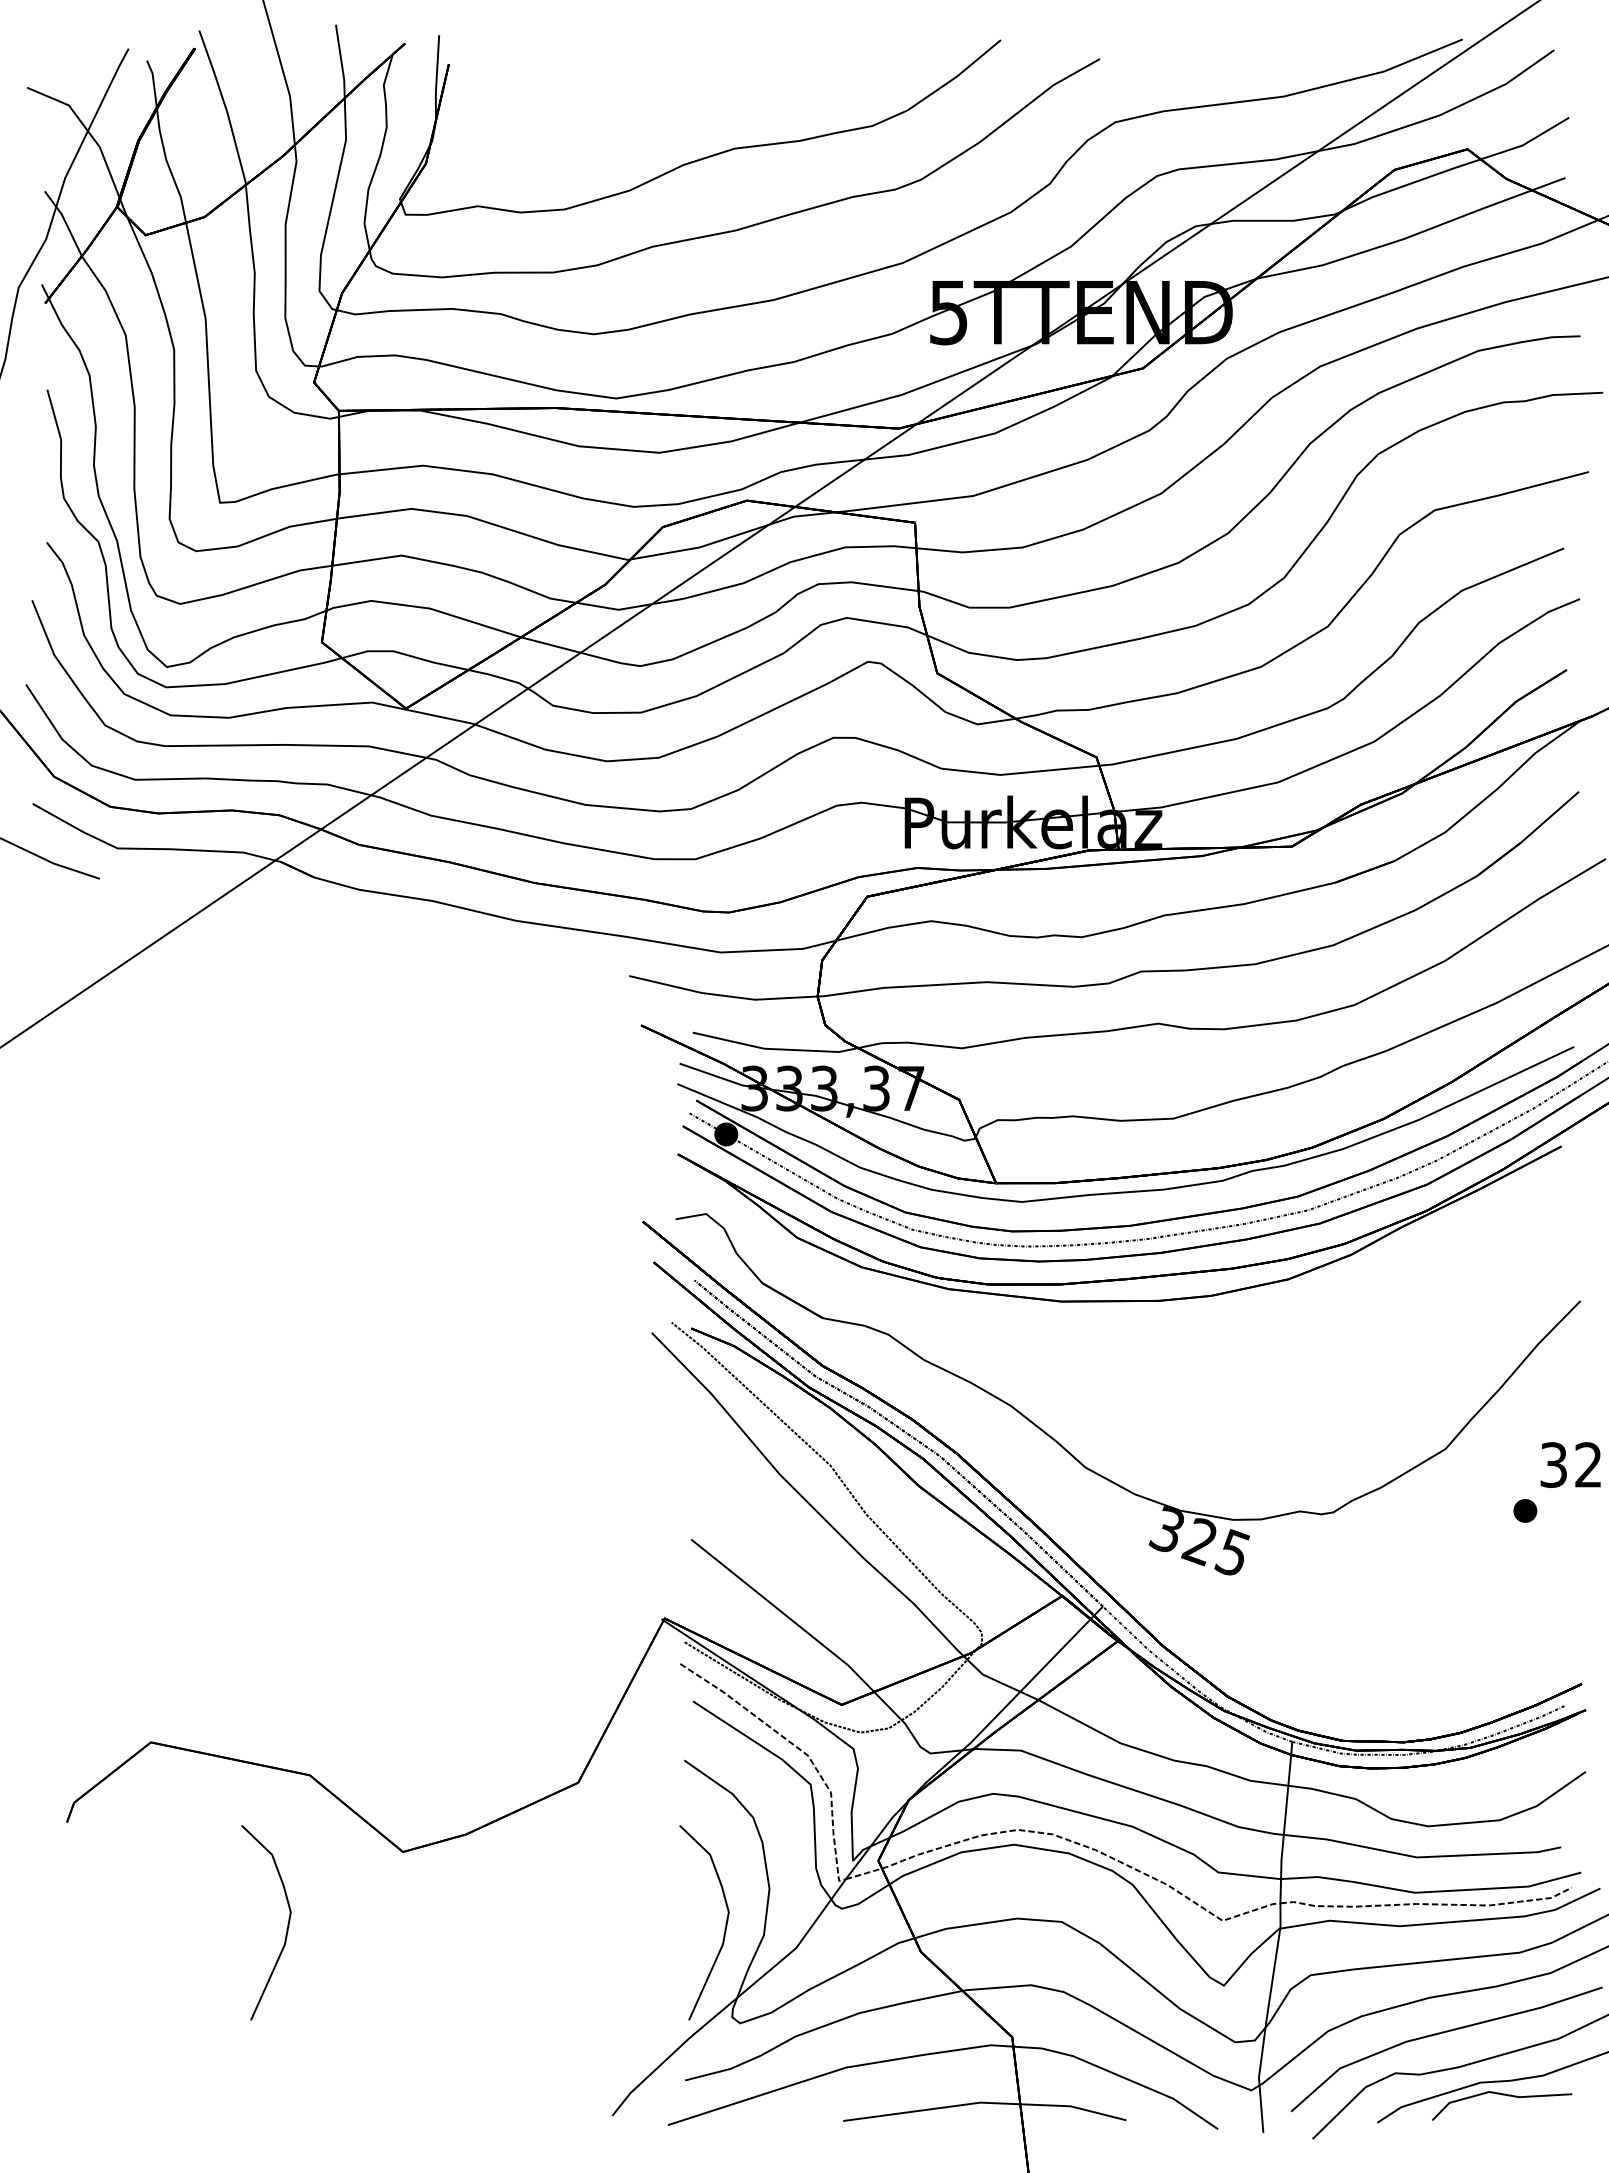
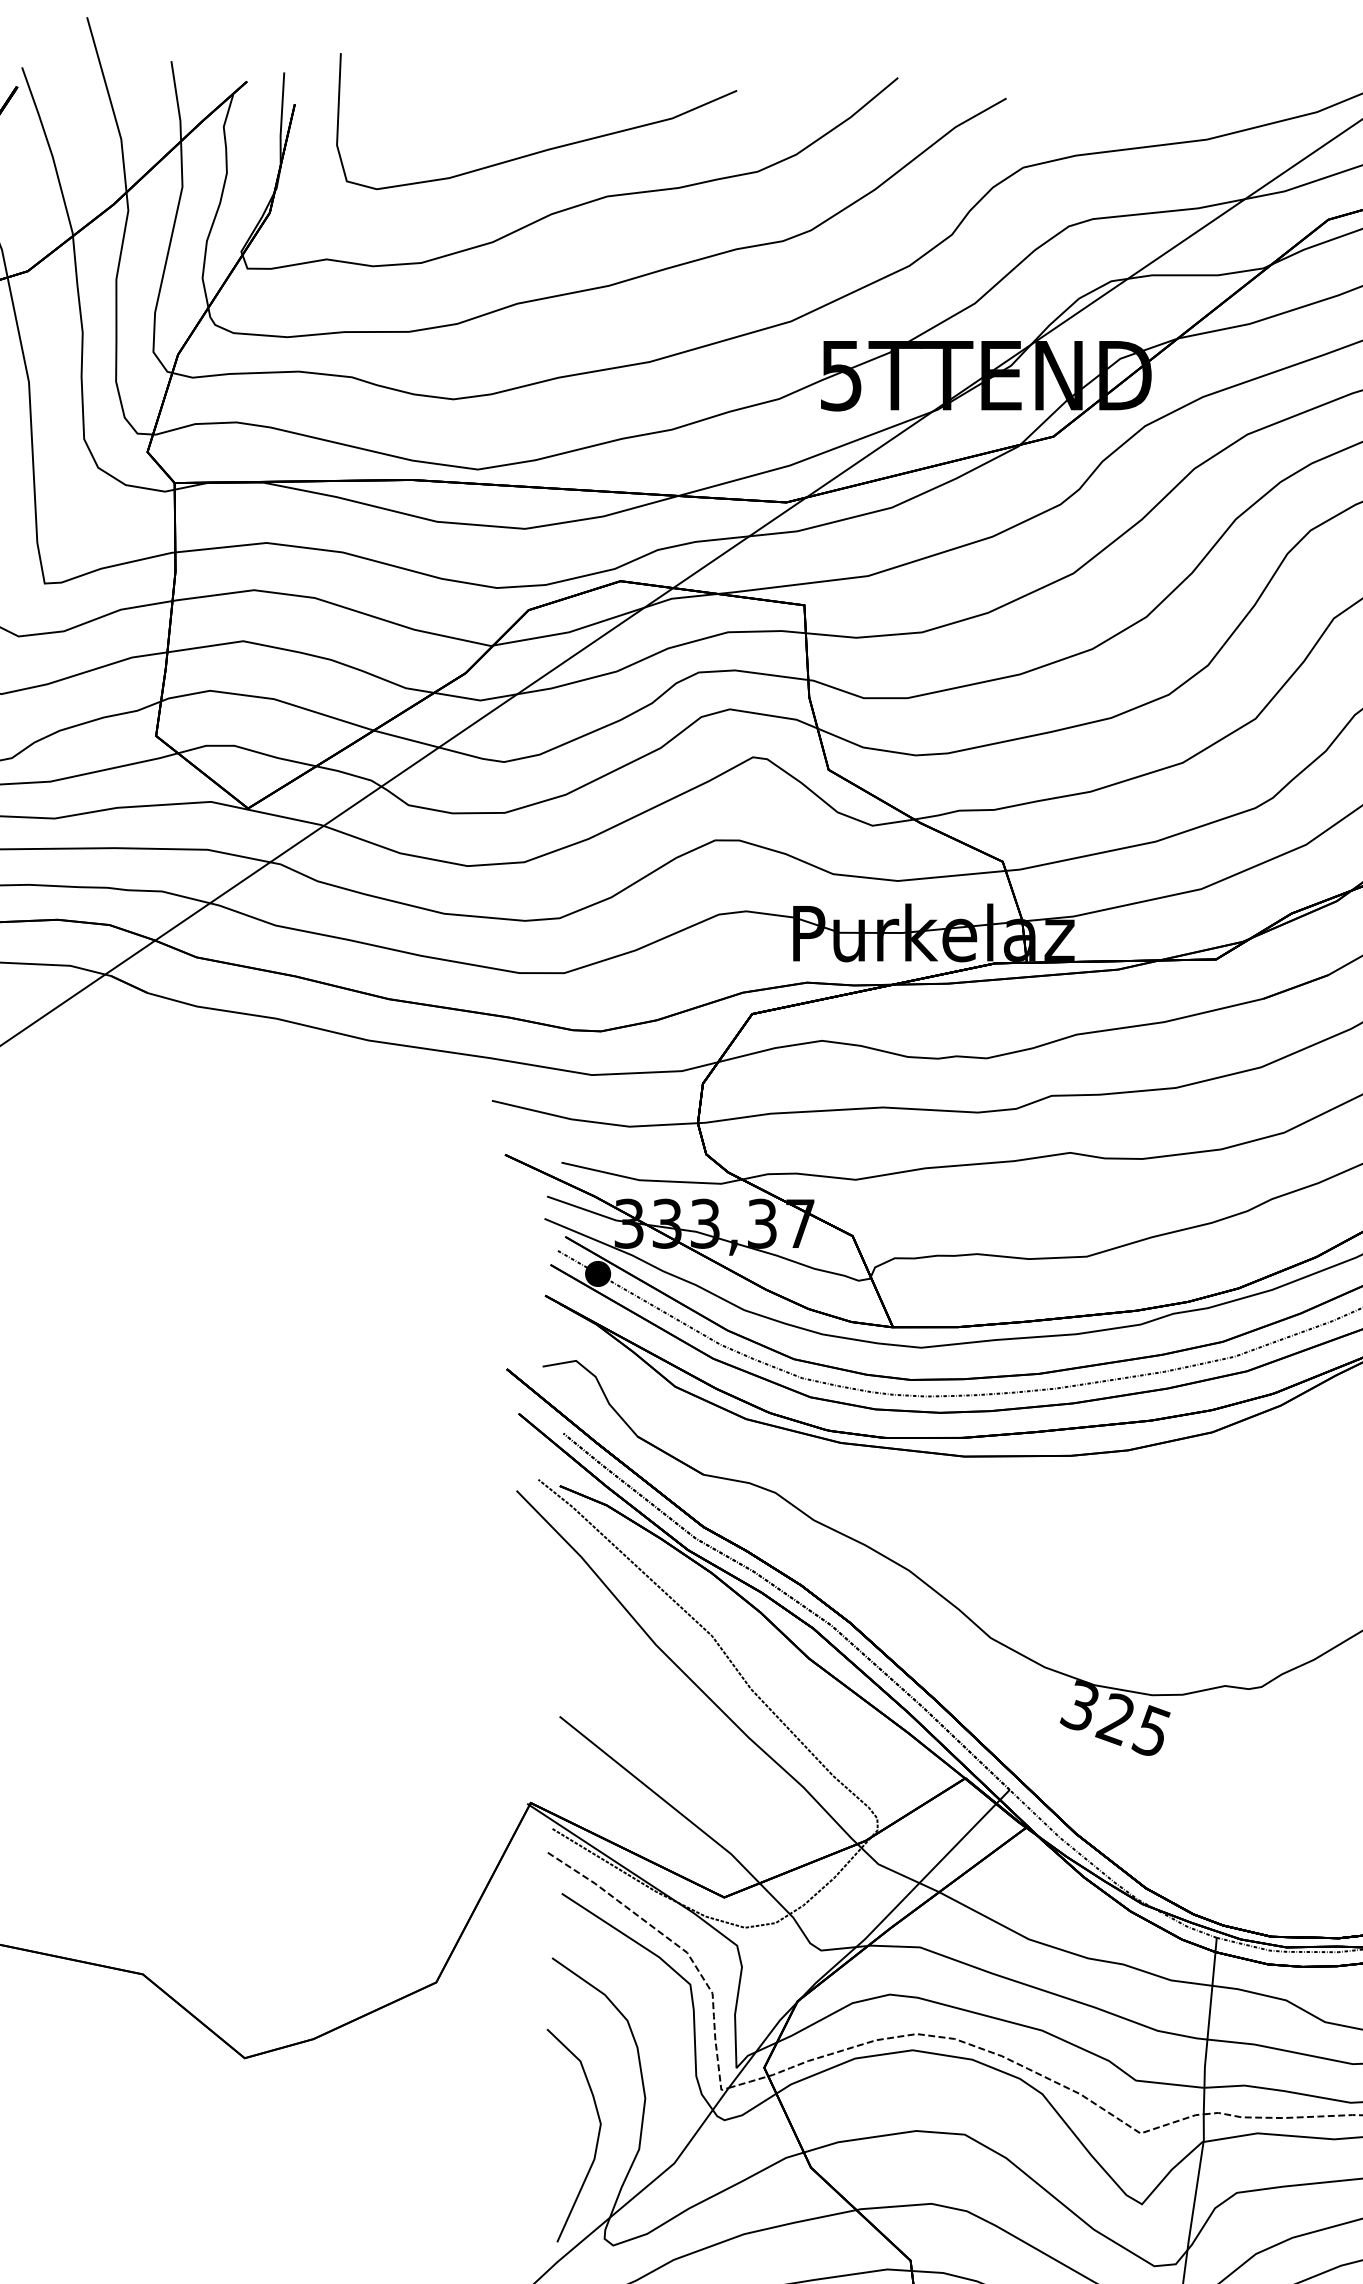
curve: (677, 105) -> (544, 149), added
curve: (287, 1923) -> (118, 2136), removed

